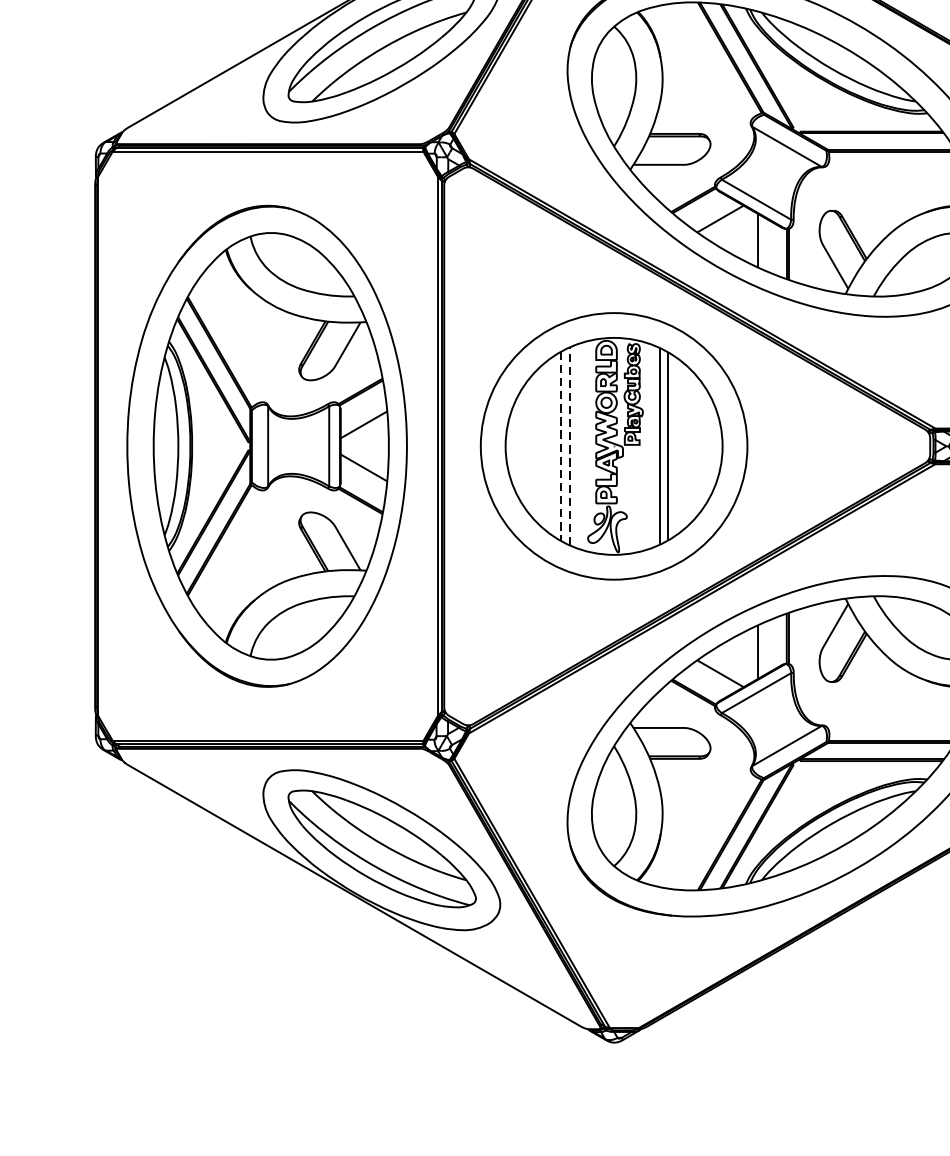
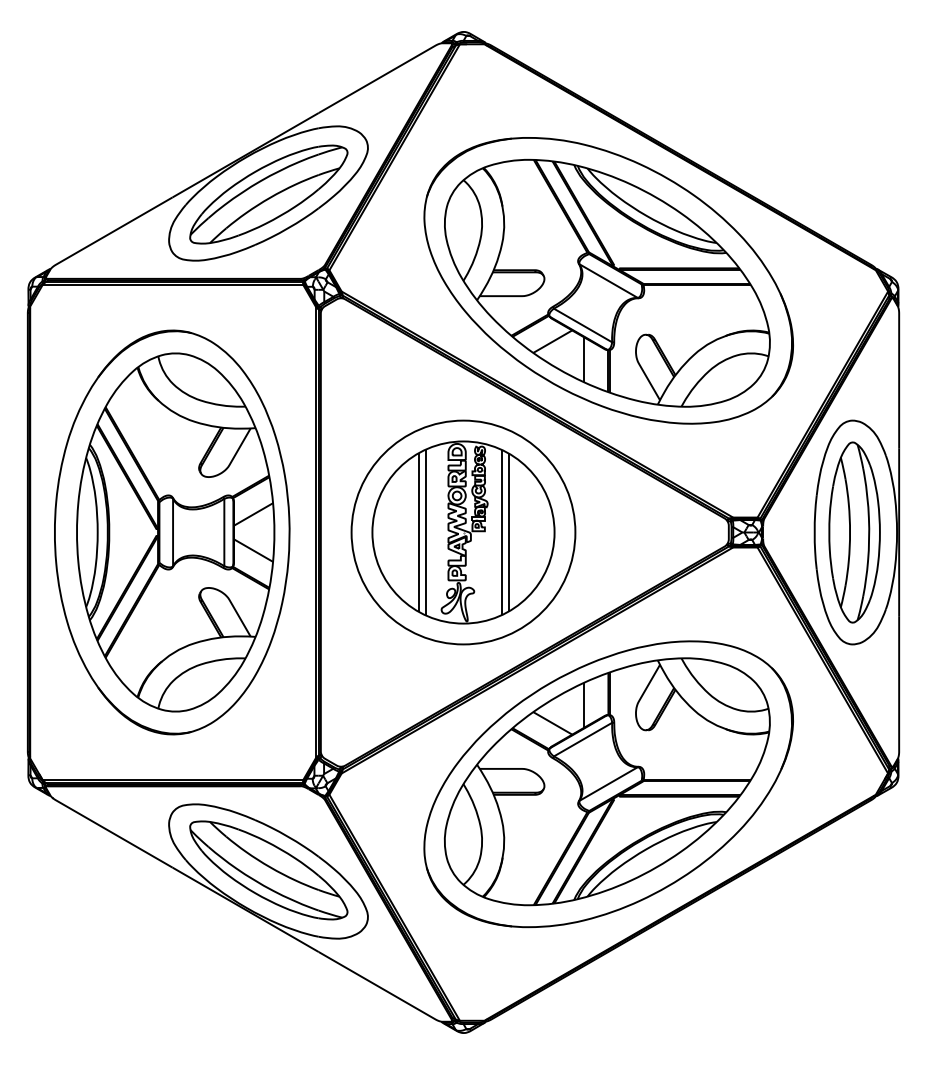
line: (570, 446) -> (426, 532), dashed -> solid
line: (560, 447) -> (418, 533), dashed -> solid

